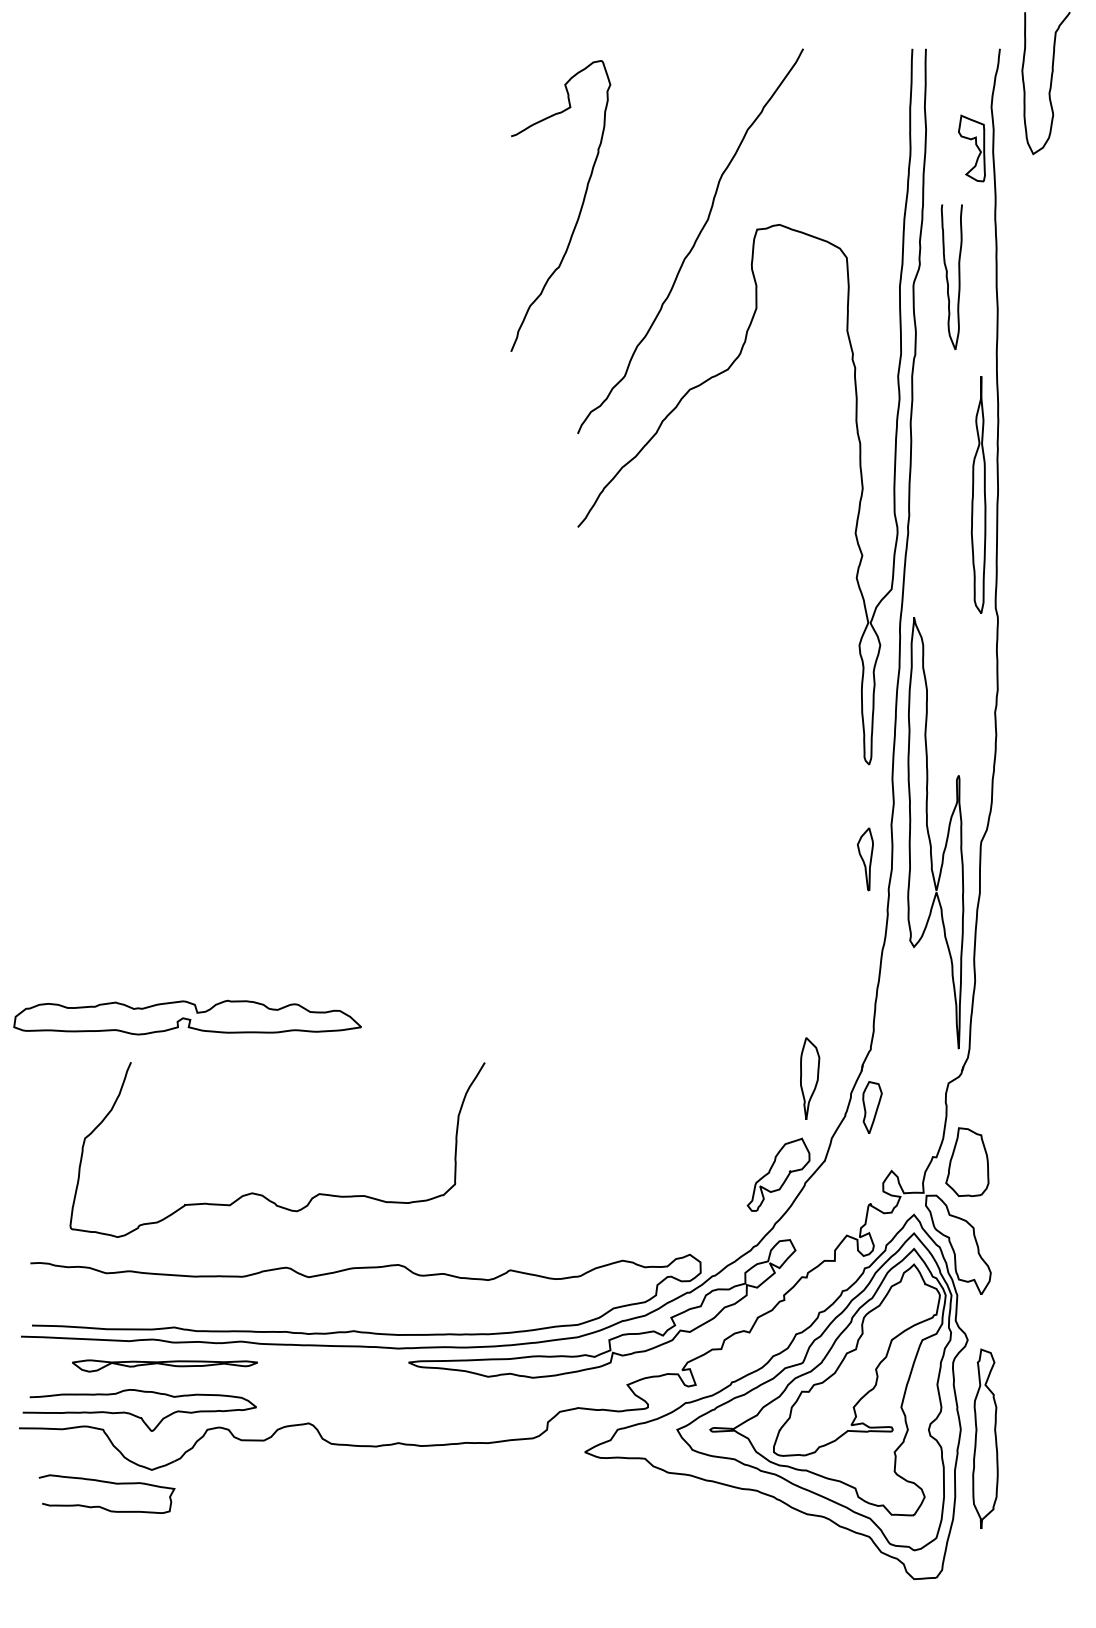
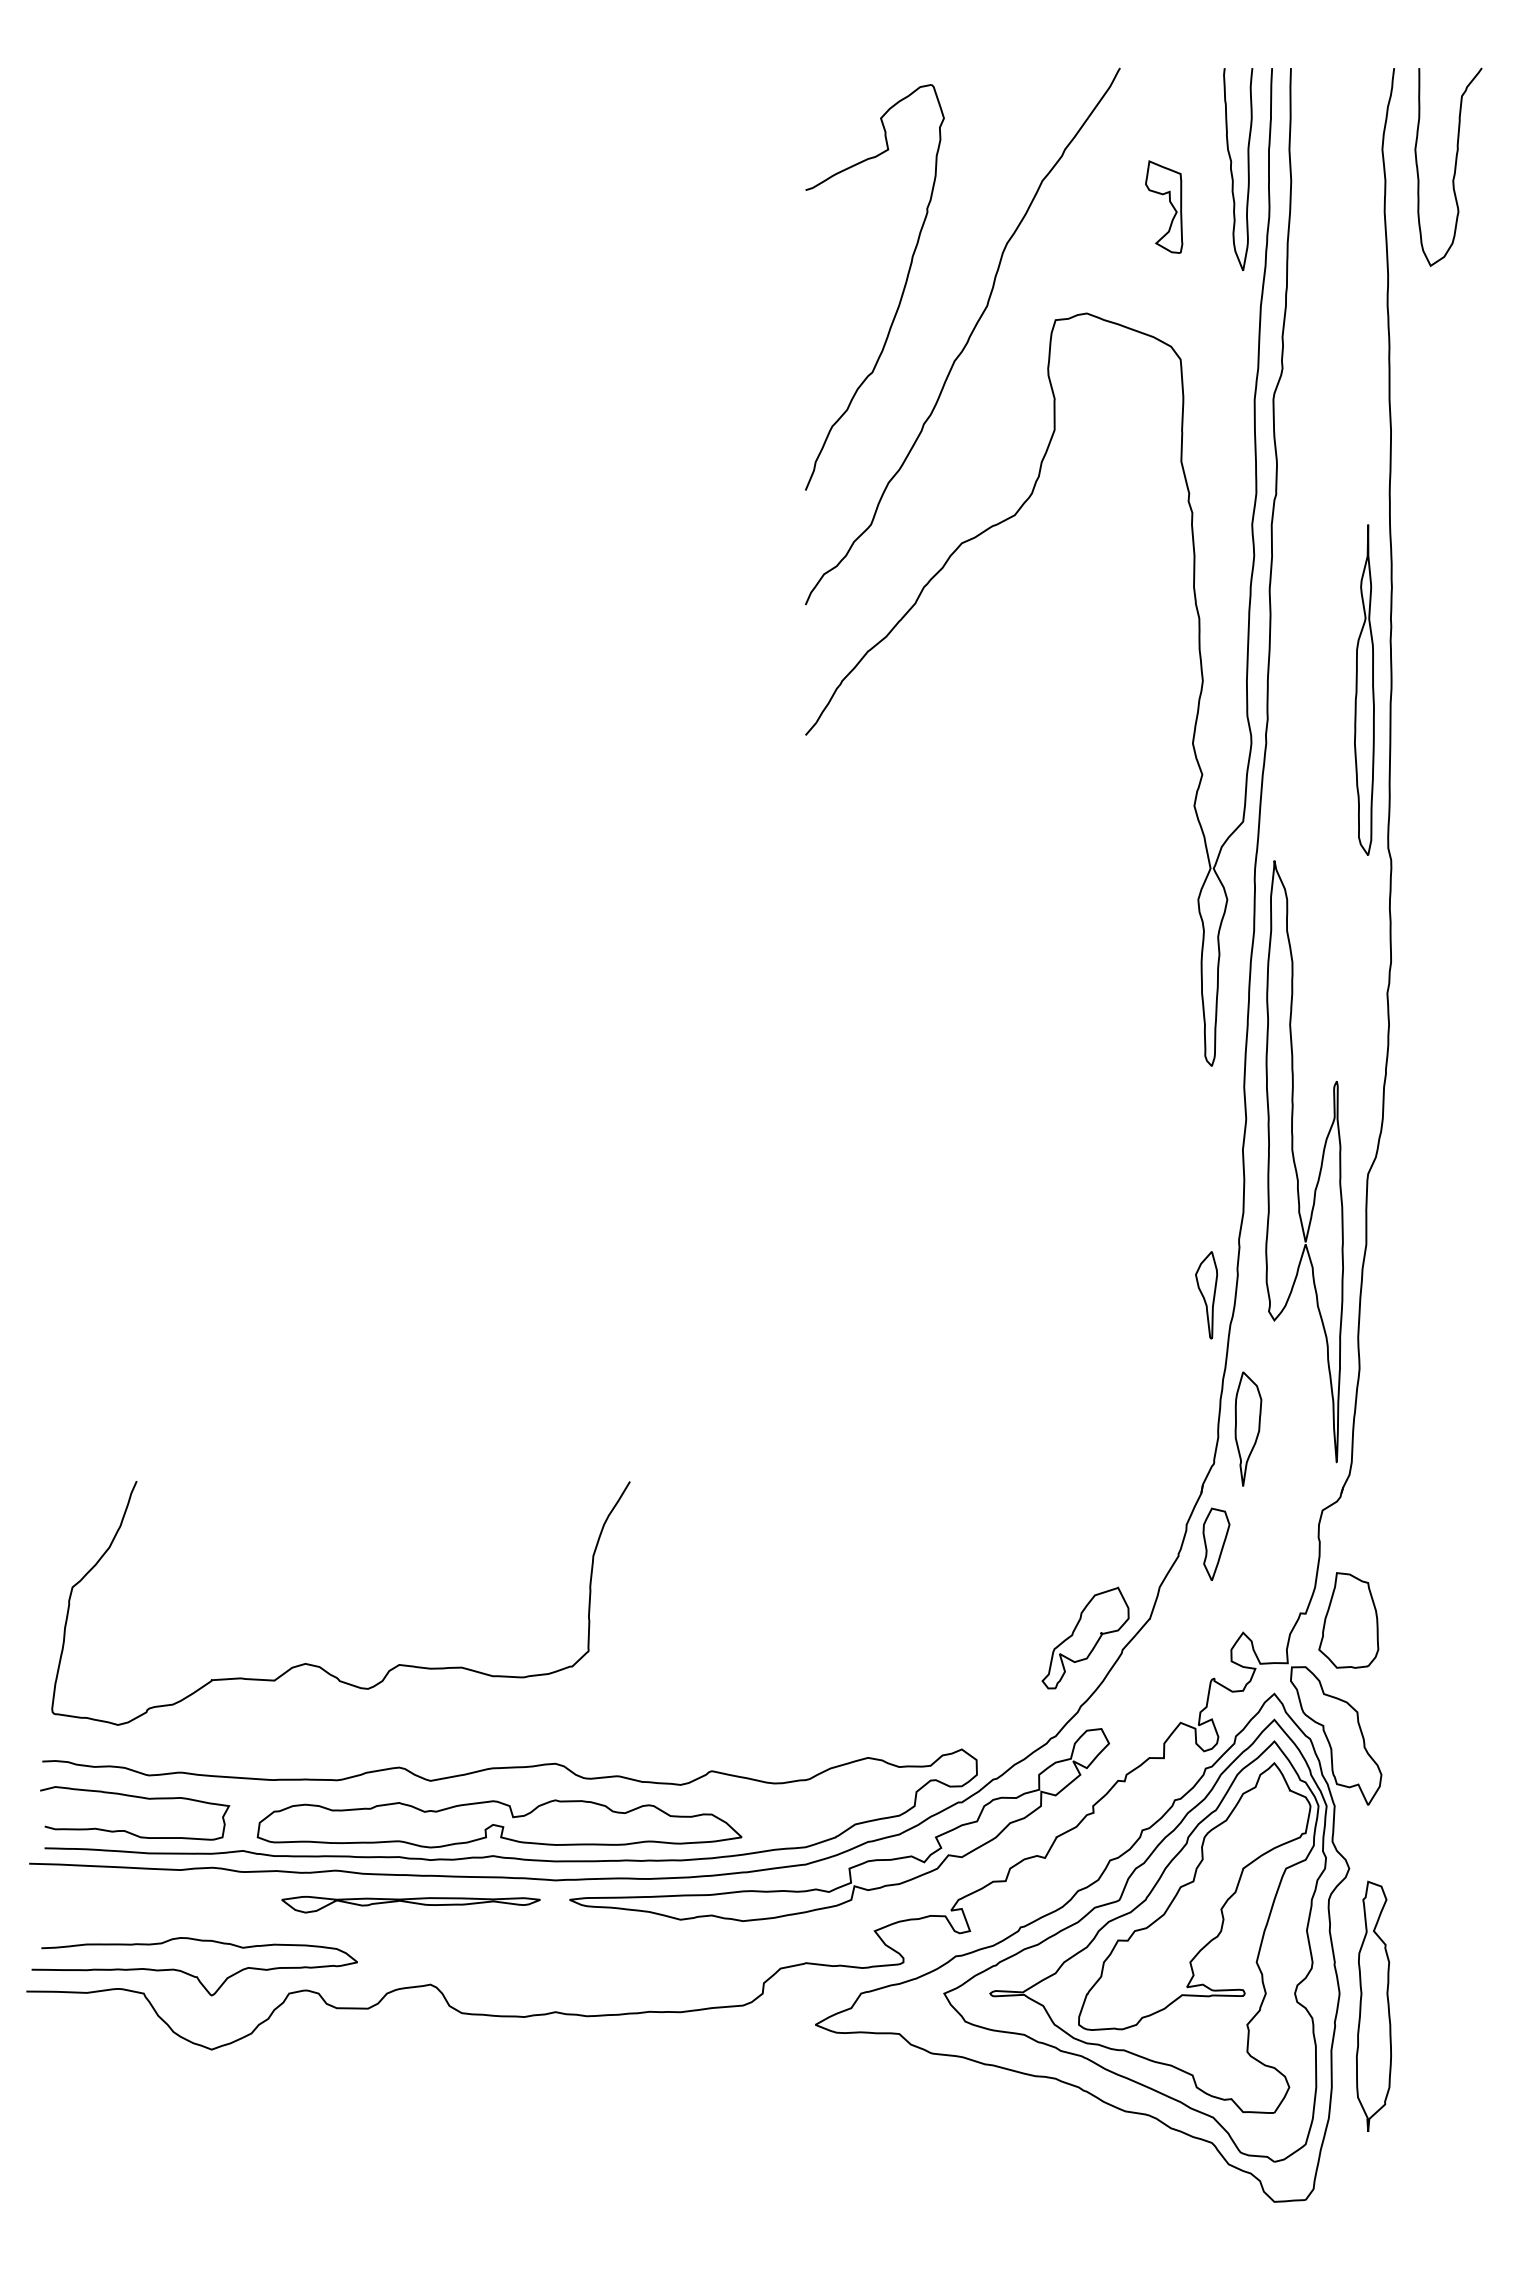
curve: (1050, 82) -> (1454, 166), moved
part: (976, 146) -> (1170, 204), moved
curve: (579, 213) -> (900, 297), moved
curve: (947, 277) -> (1232, 170), moved
part: (865, 859) -> (1206, 1295), moved
part: (187, 1017) -> (499, 1823), moved
part: (810, 1078) -> (1248, 1428), moved
curve: (261, 1194) -> (318, 1665), moved
part: (164, 1365) -> (410, 1904), moved
curve: (110, 1483) -> (139, 1798), moved

